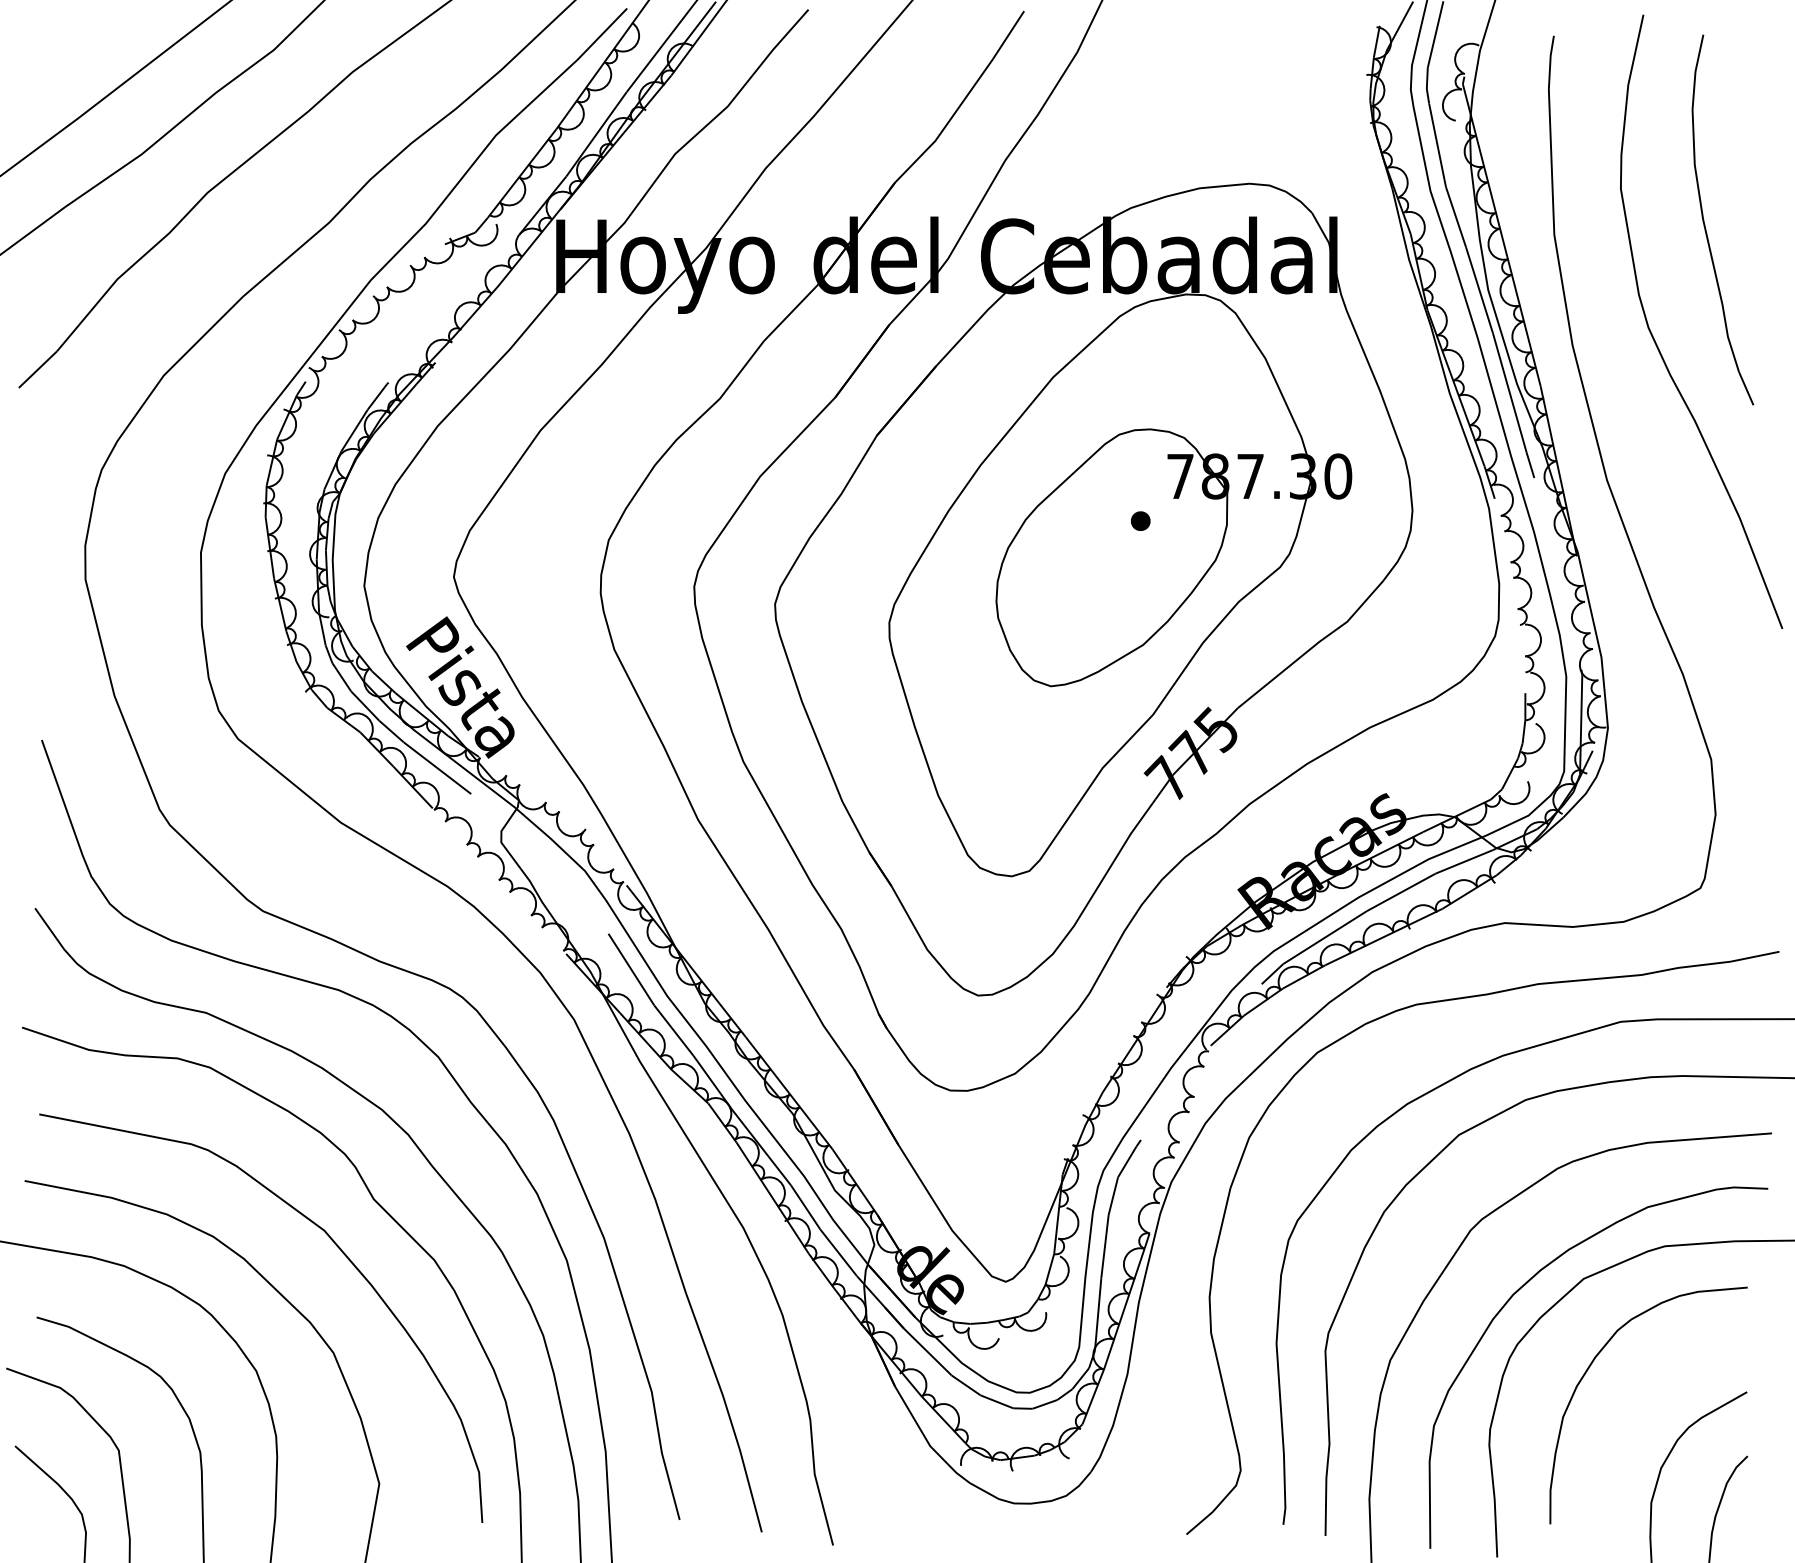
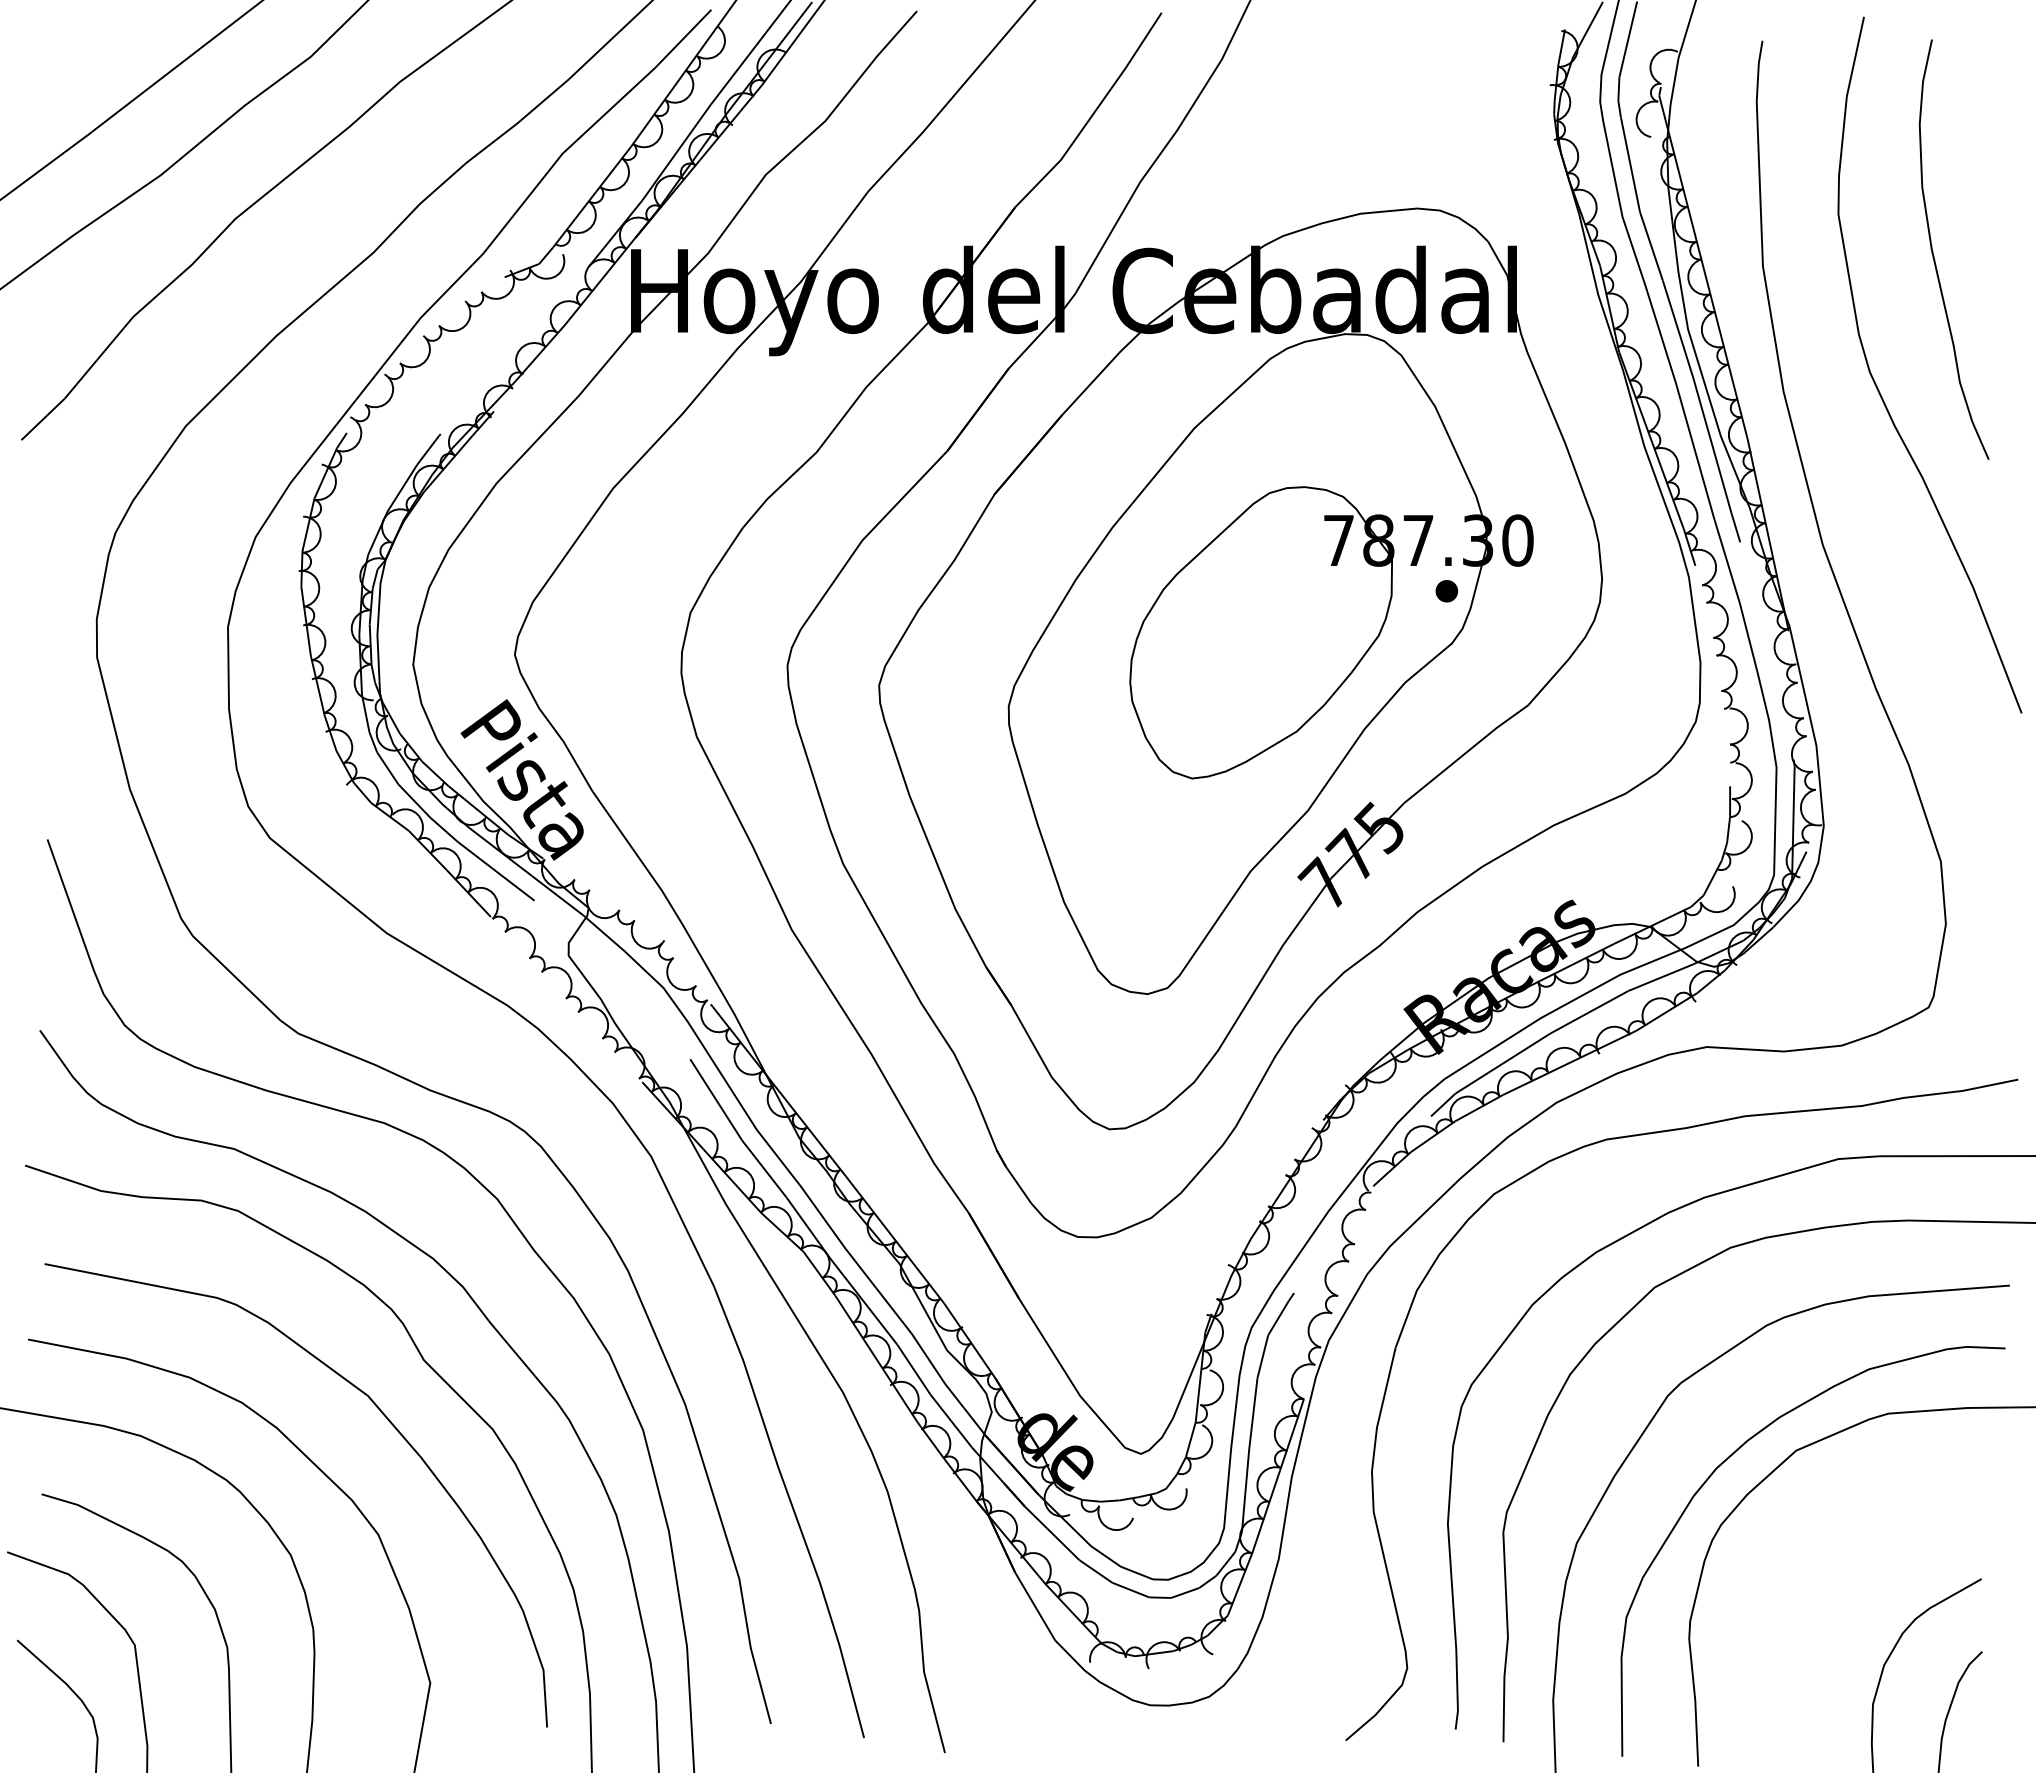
part: (1140, 521) -> (1446, 591), moved
curve: (1588, 1370) -> (1801, 1554), removed

